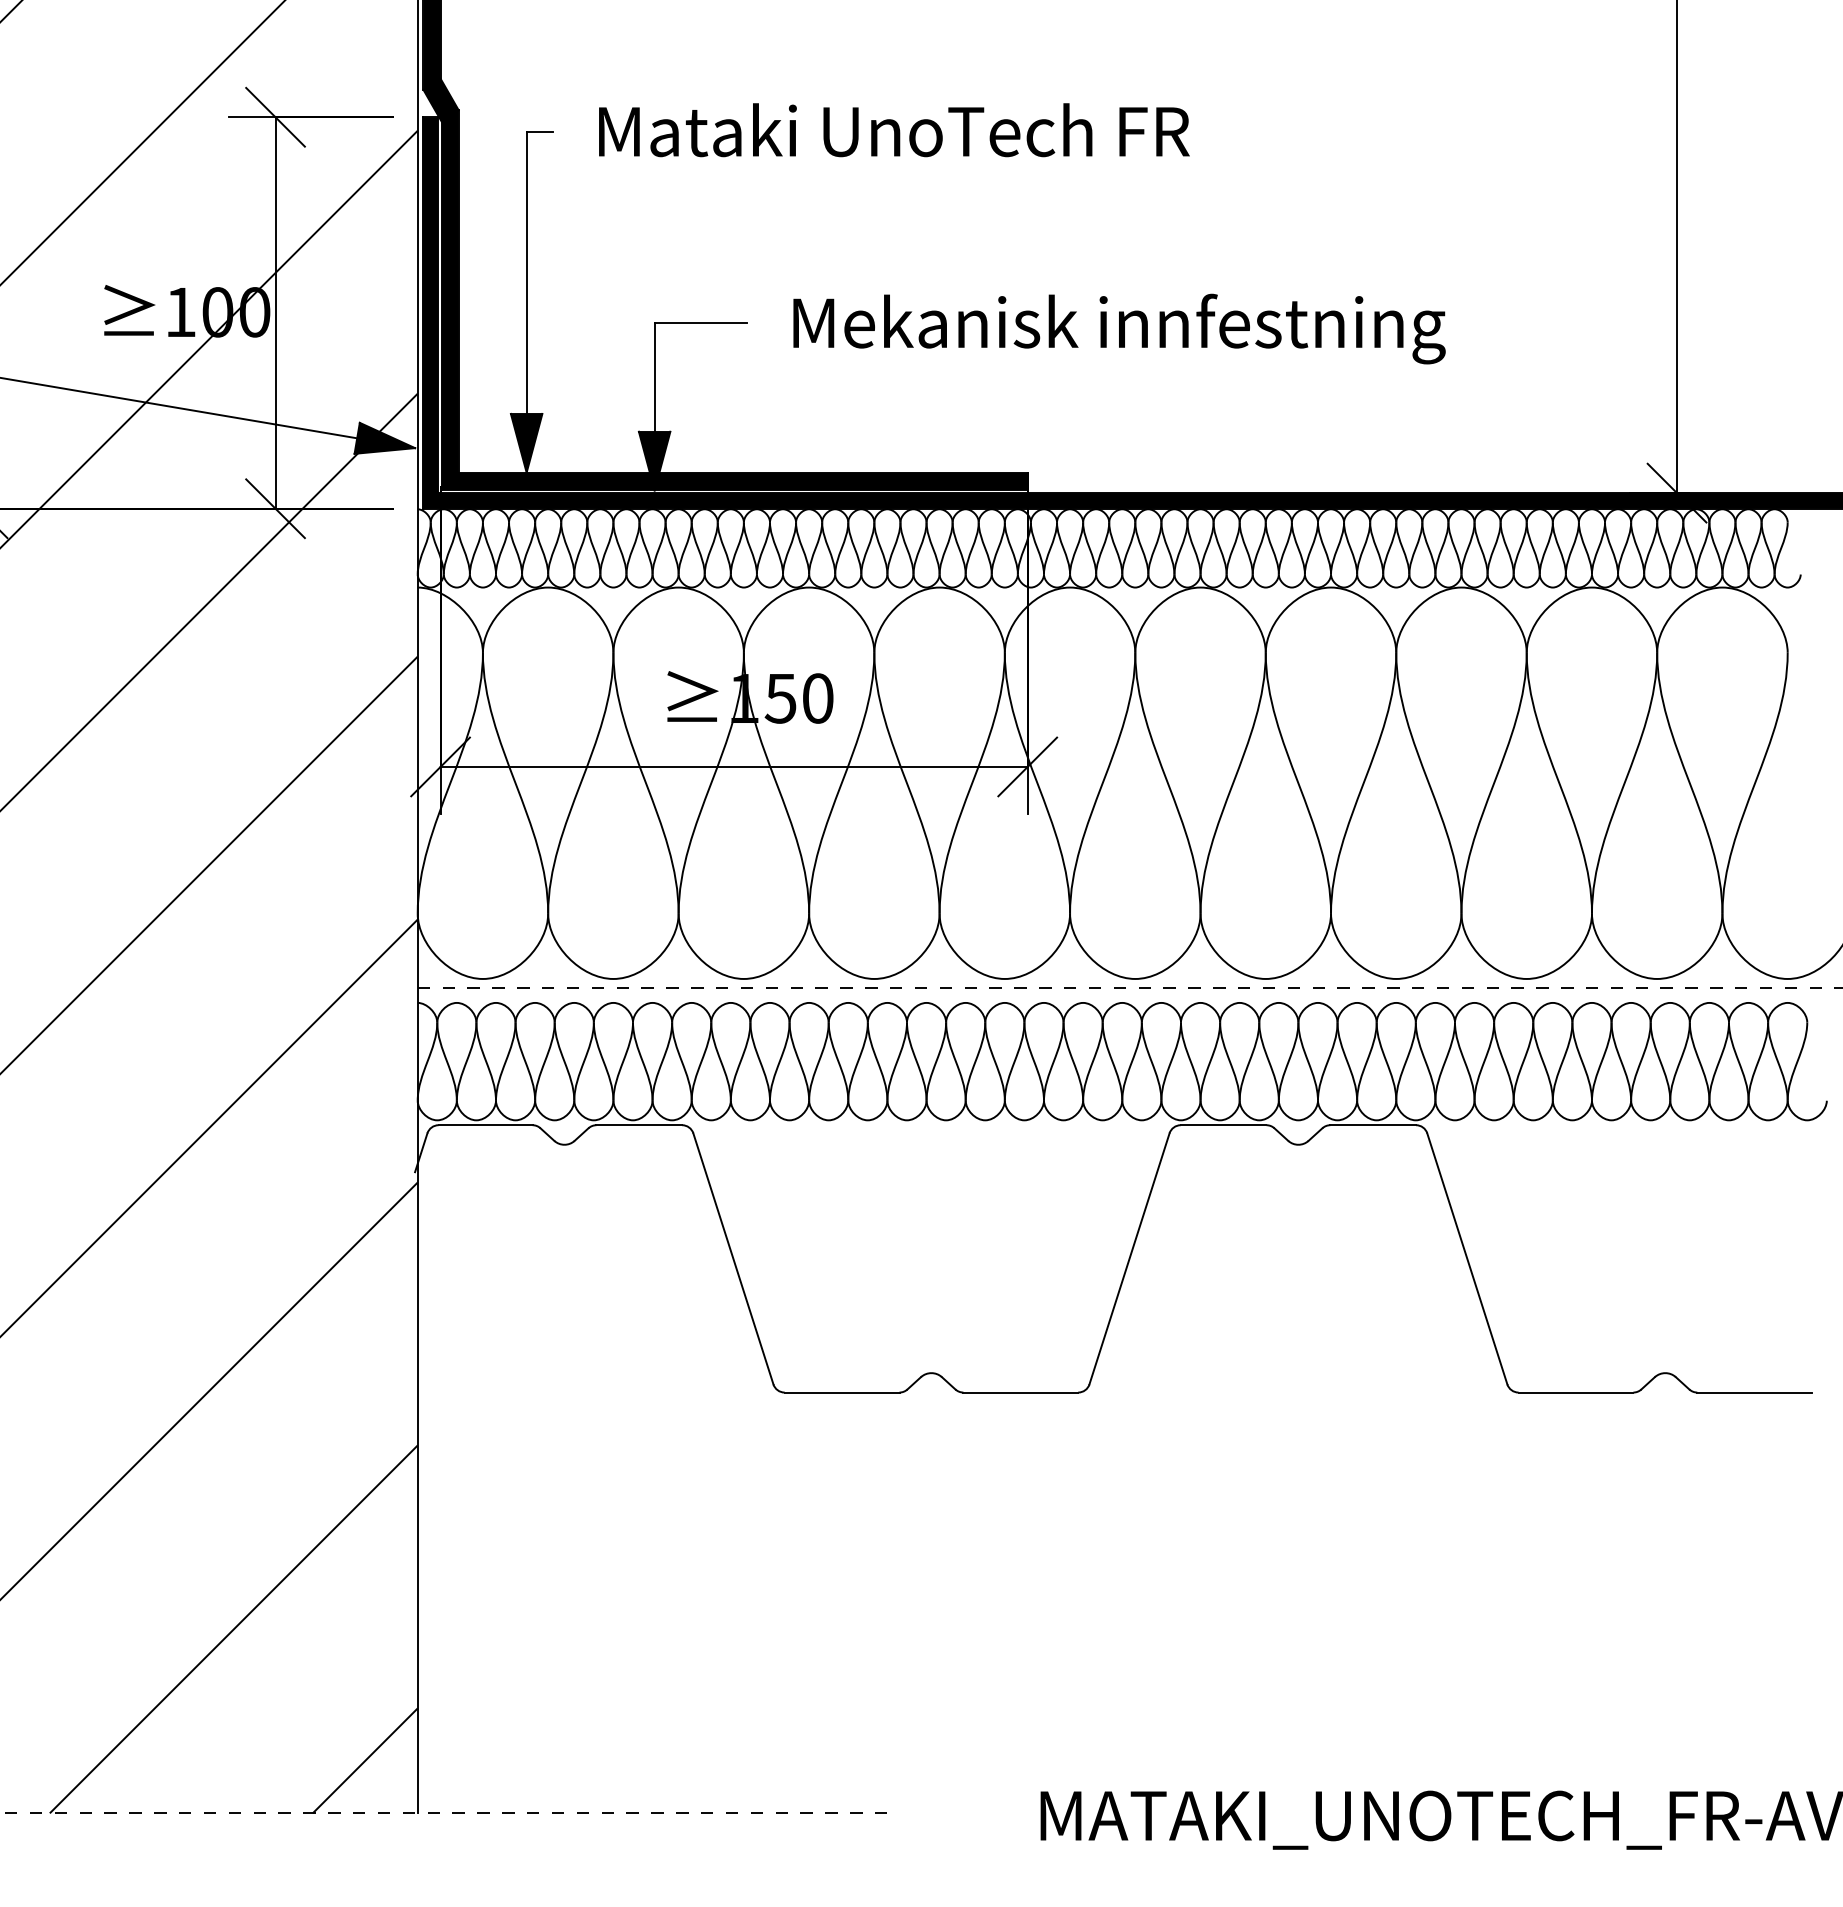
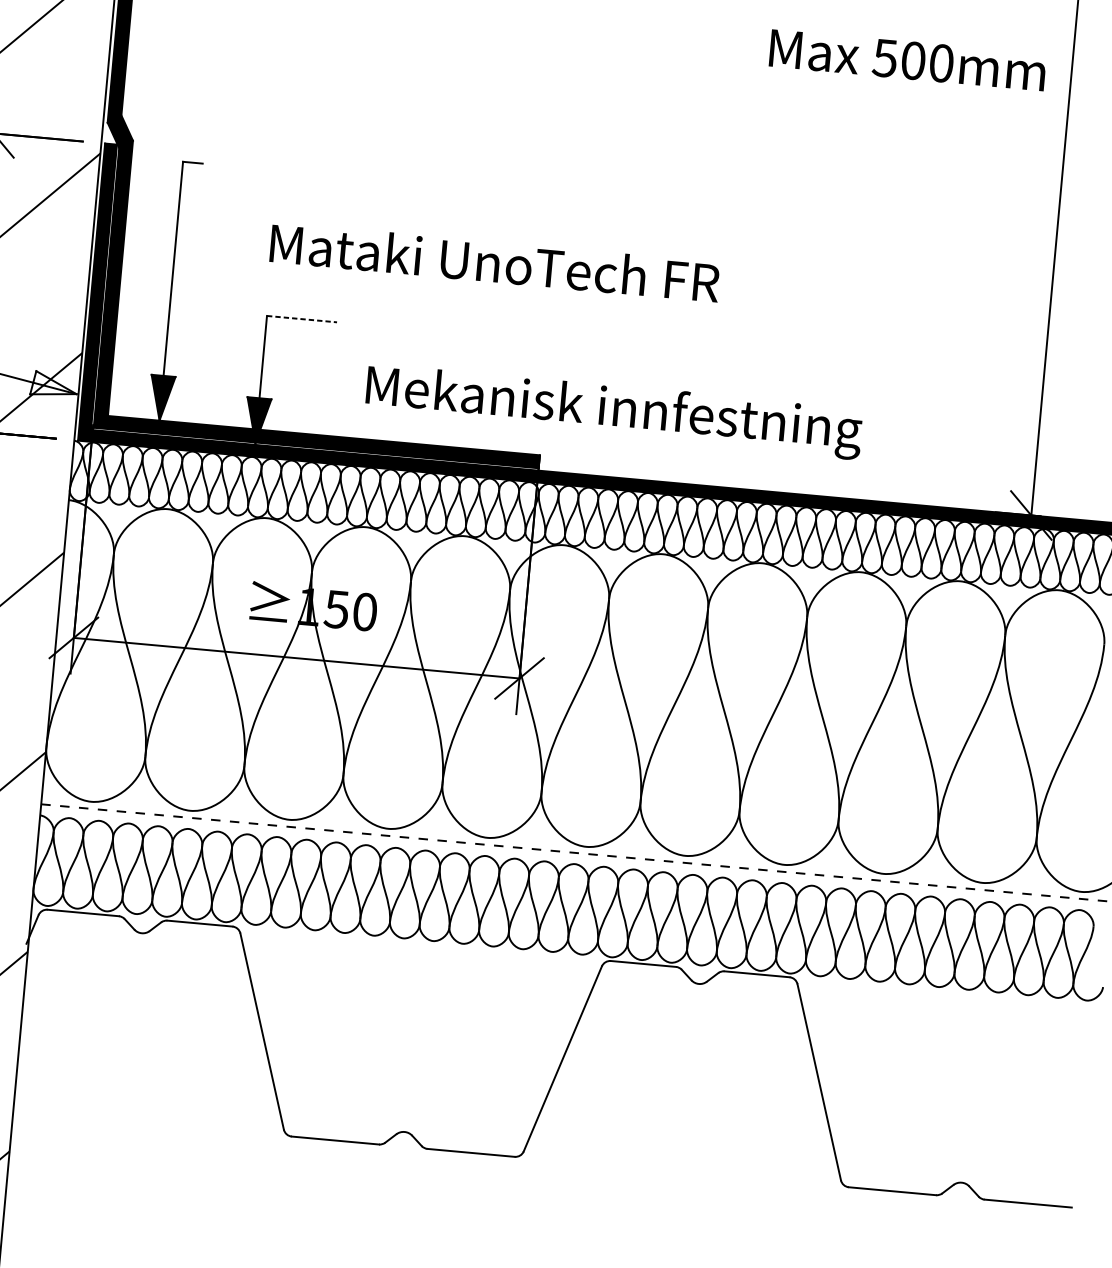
text: (894, 130) -> (495, 262), moved
line: (701, 323) -> (302, 319), solid -> dashed
text: (1119, 328) -> (614, 411), moved
fill: (384, 437) -> (54, 383), removed

